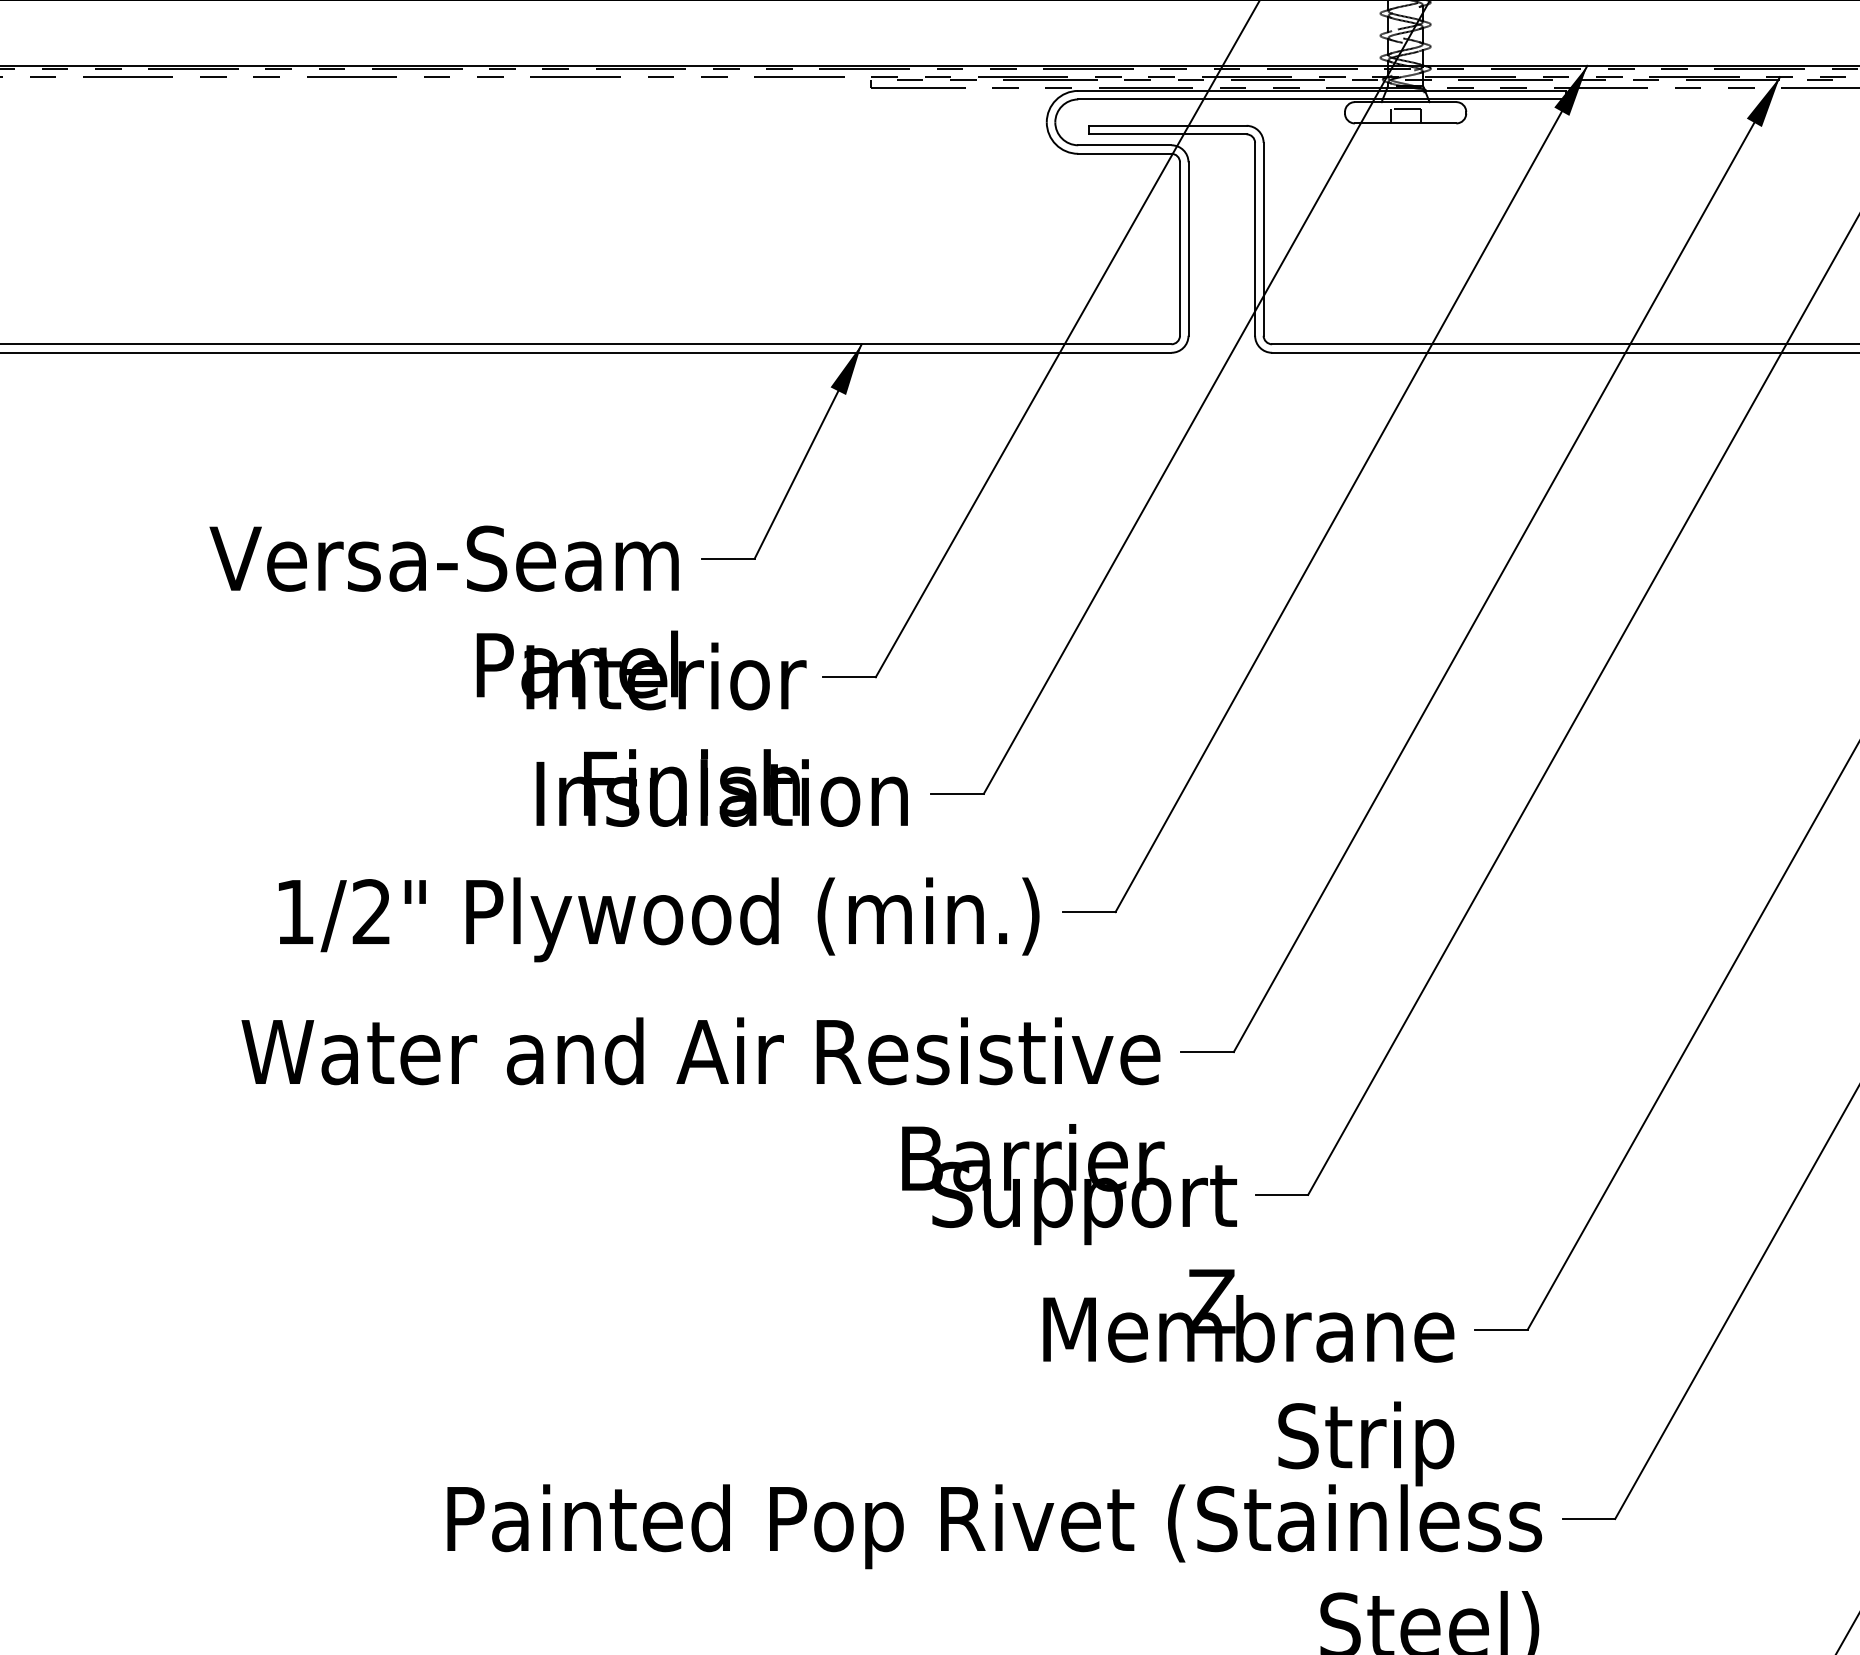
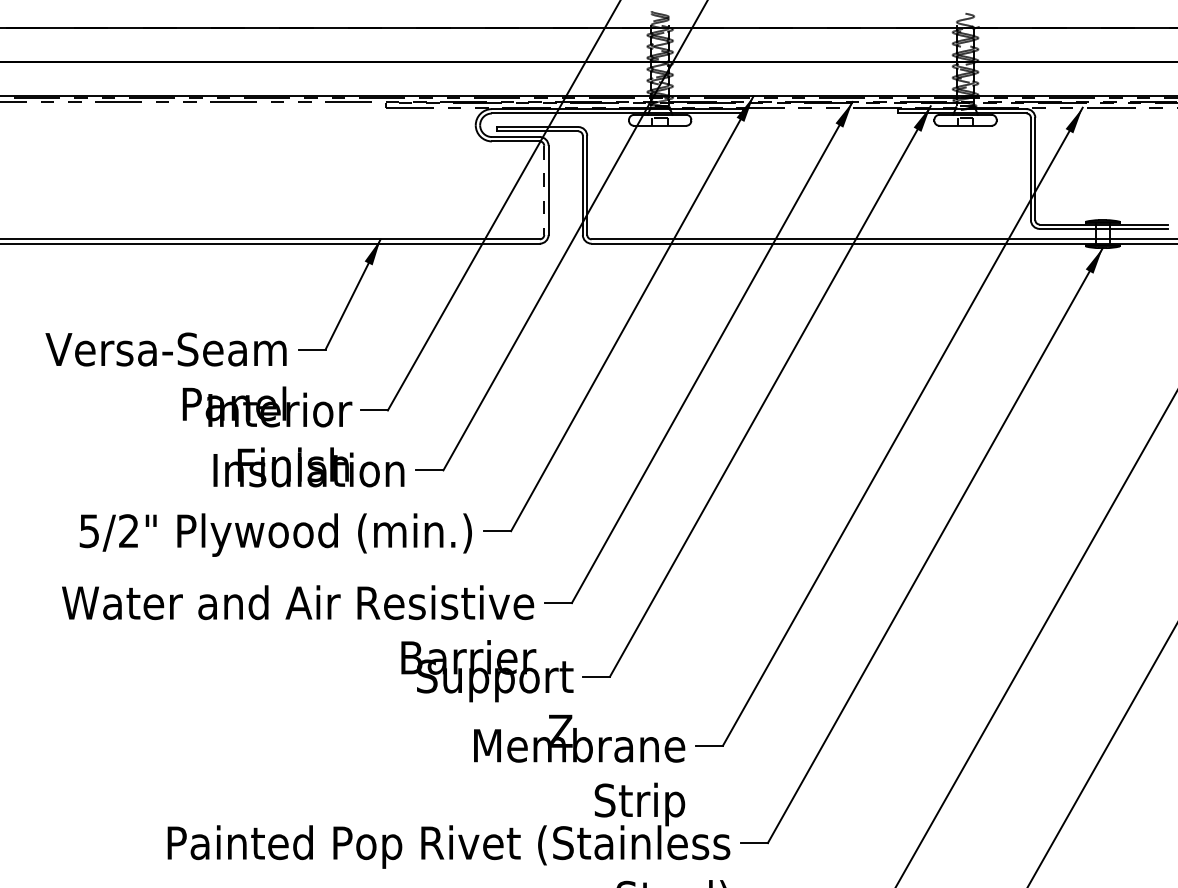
line: (1180, 249) -> (544, 190), solid -> dashed
text: (293, 912) -> (88, 531), 1/2" -> 5/2"

